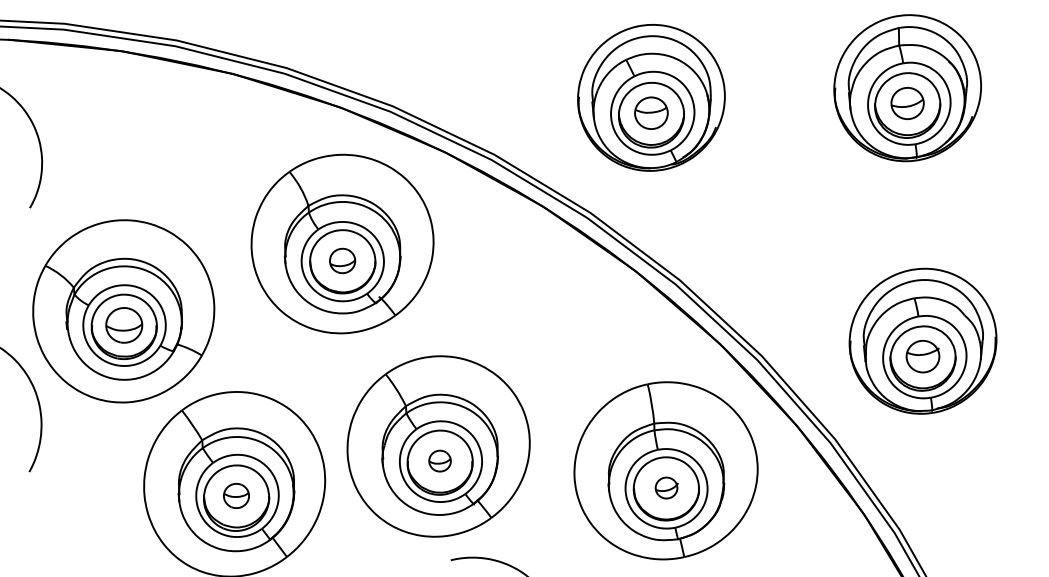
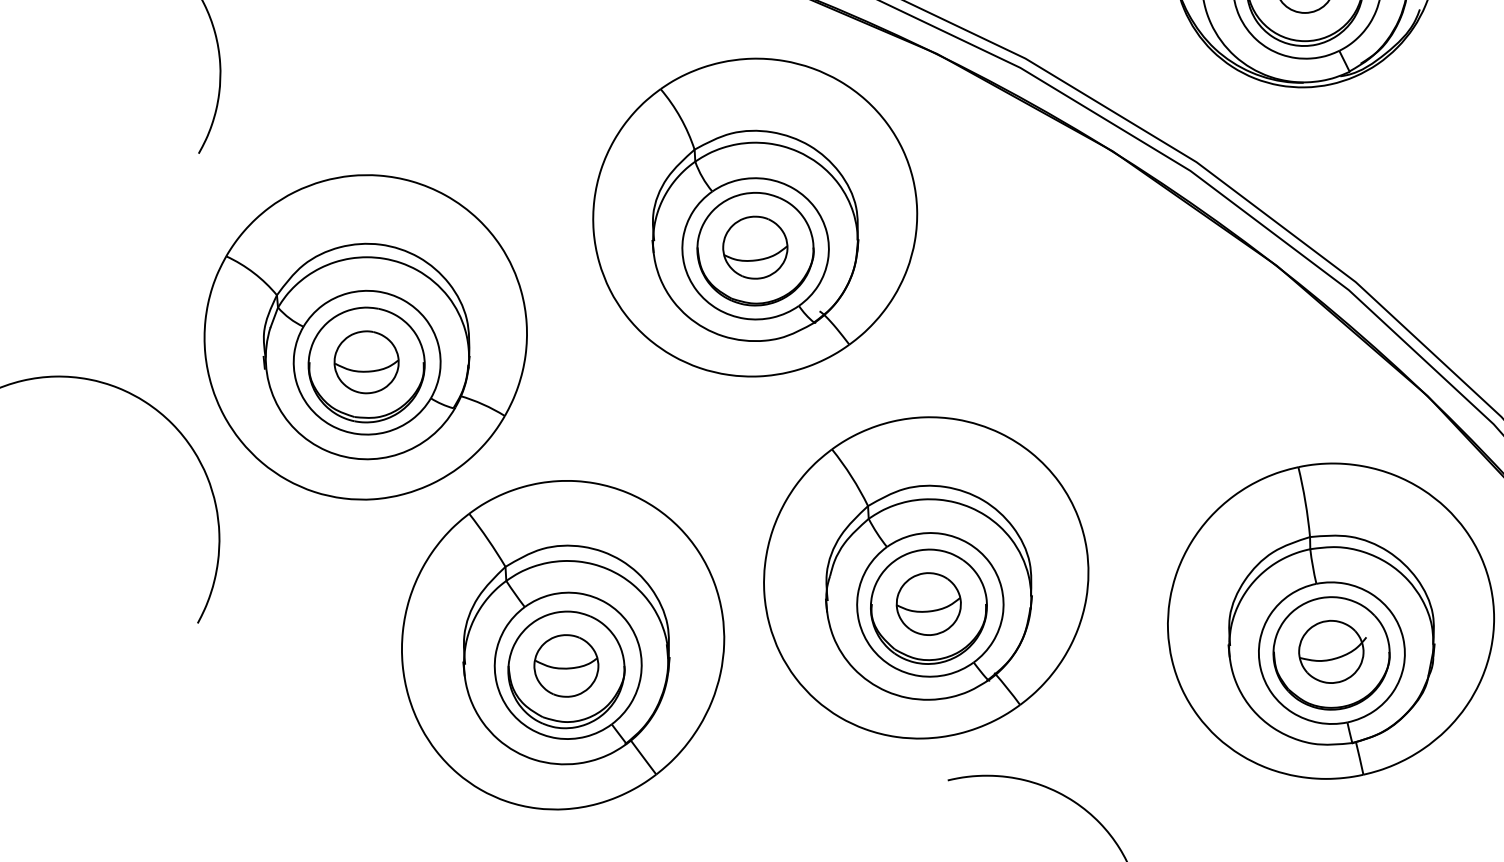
part: (342, 260) -> (755, 246), size x1.43
part: (439, 460) -> (927, 602), size x1.67
part: (666, 487) -> (1331, 650), size x1.67
part: (236, 495) -> (566, 665), size x1.43

